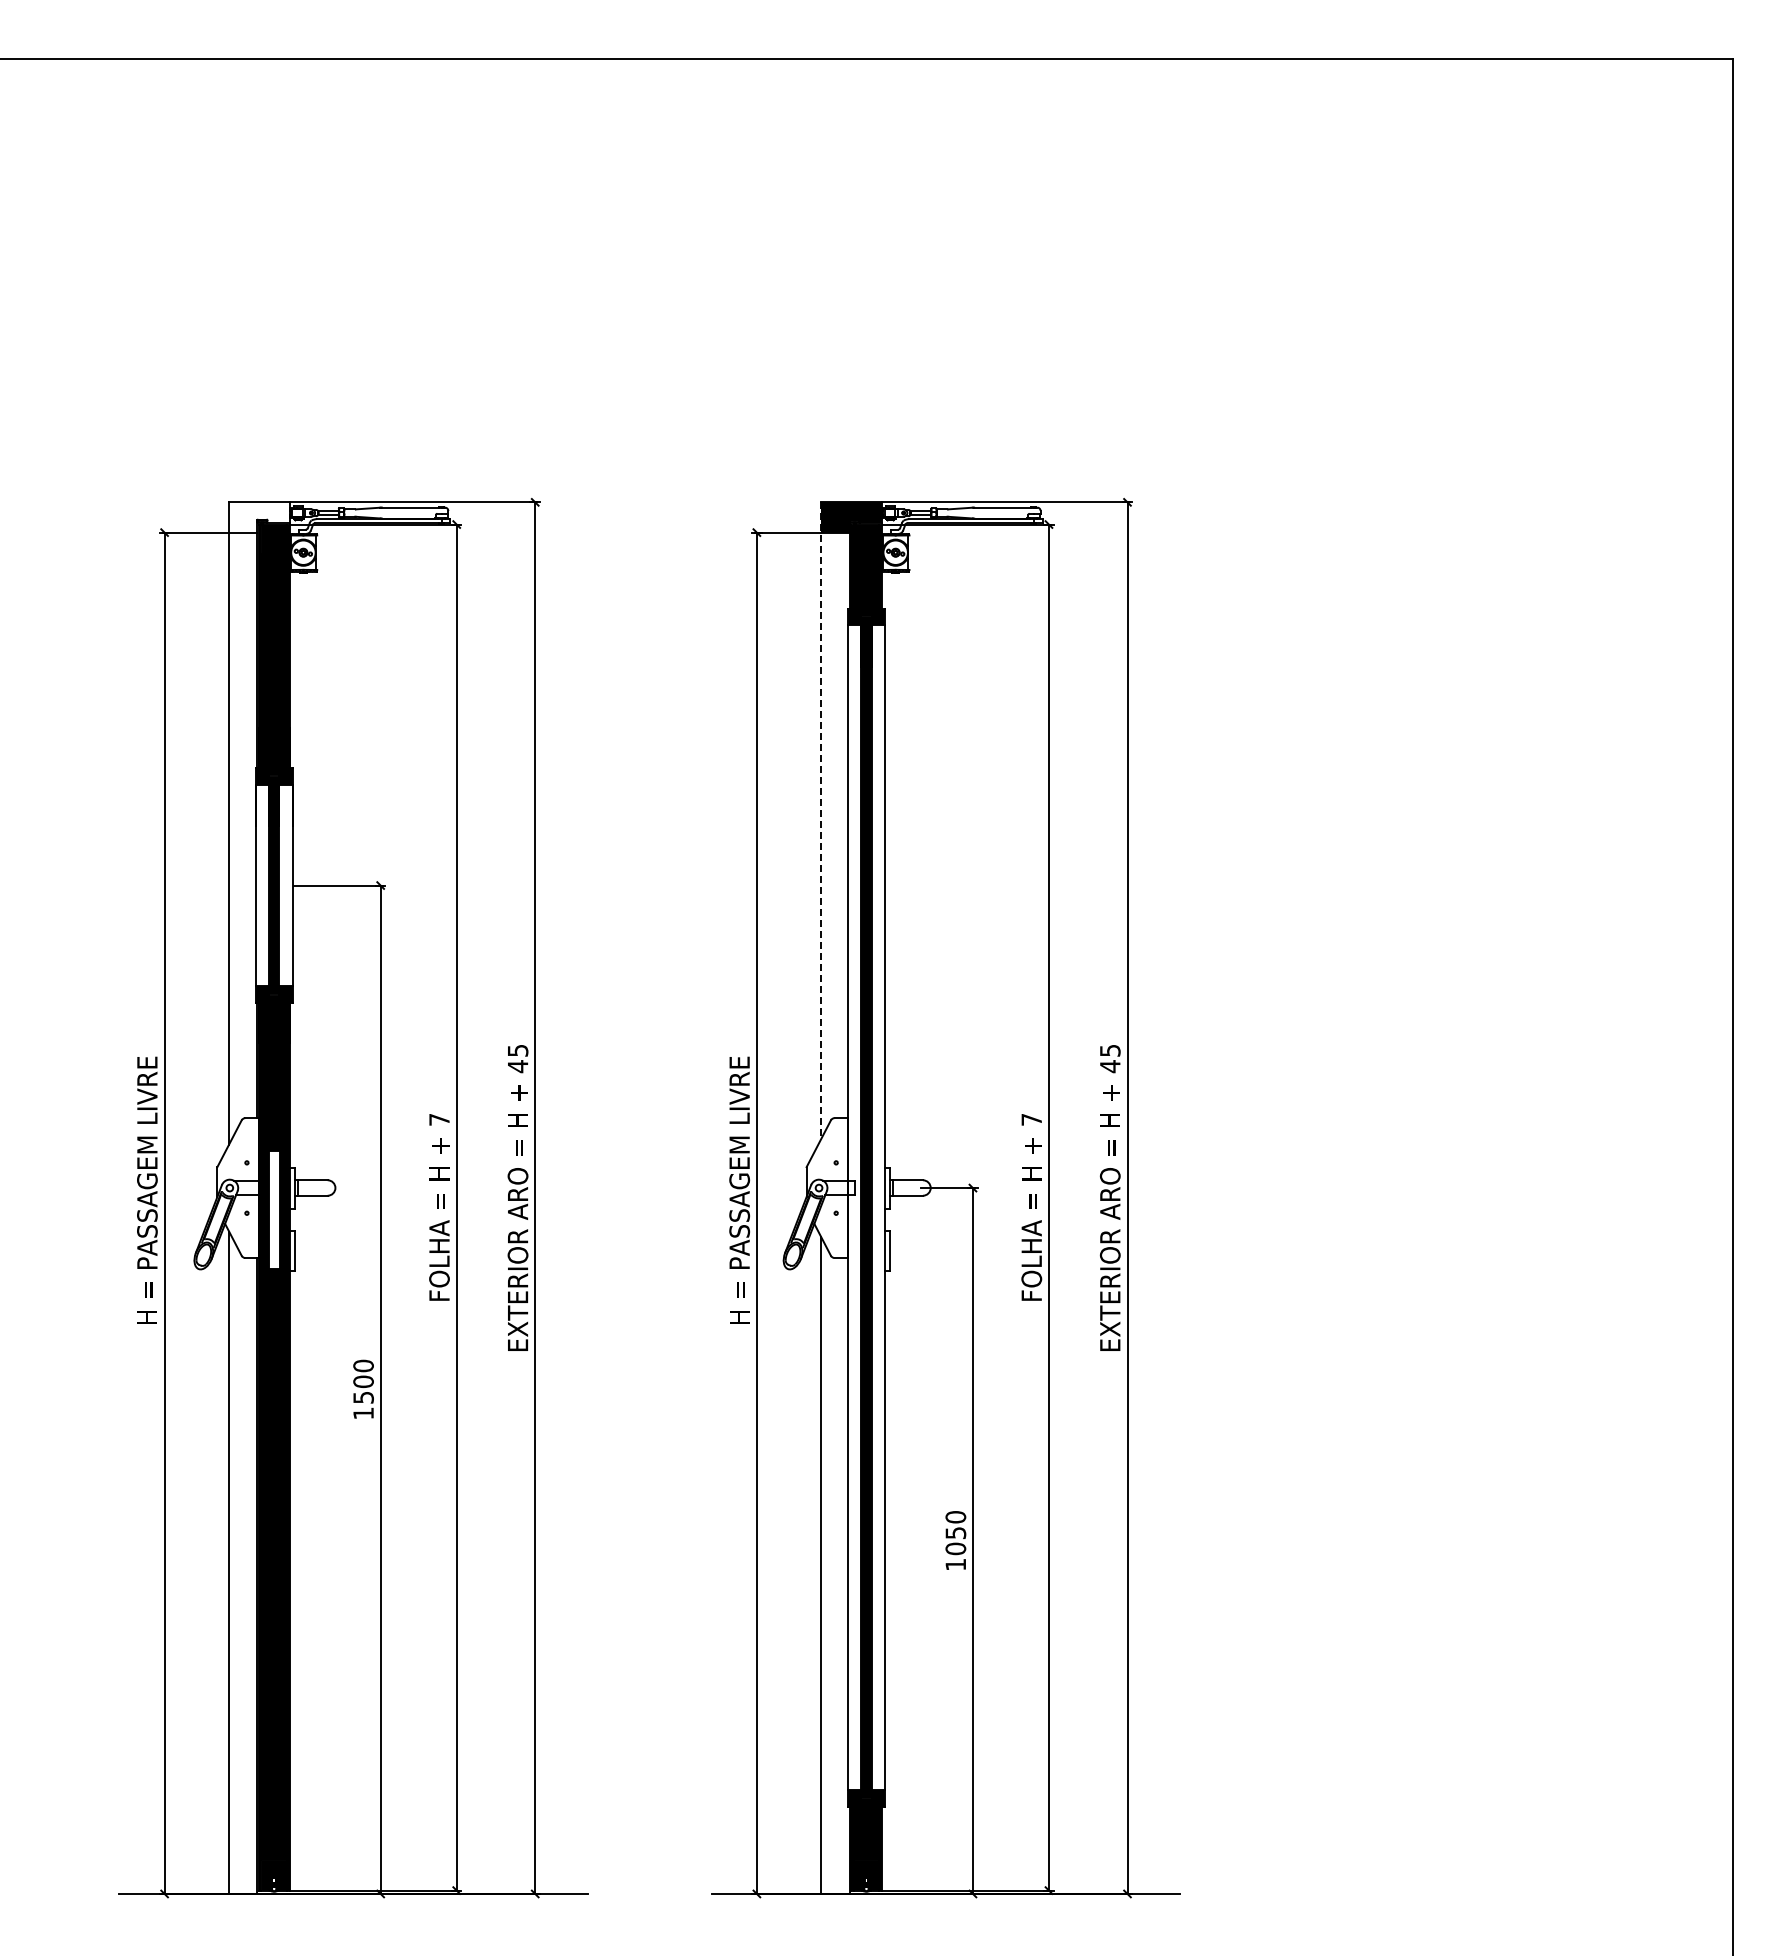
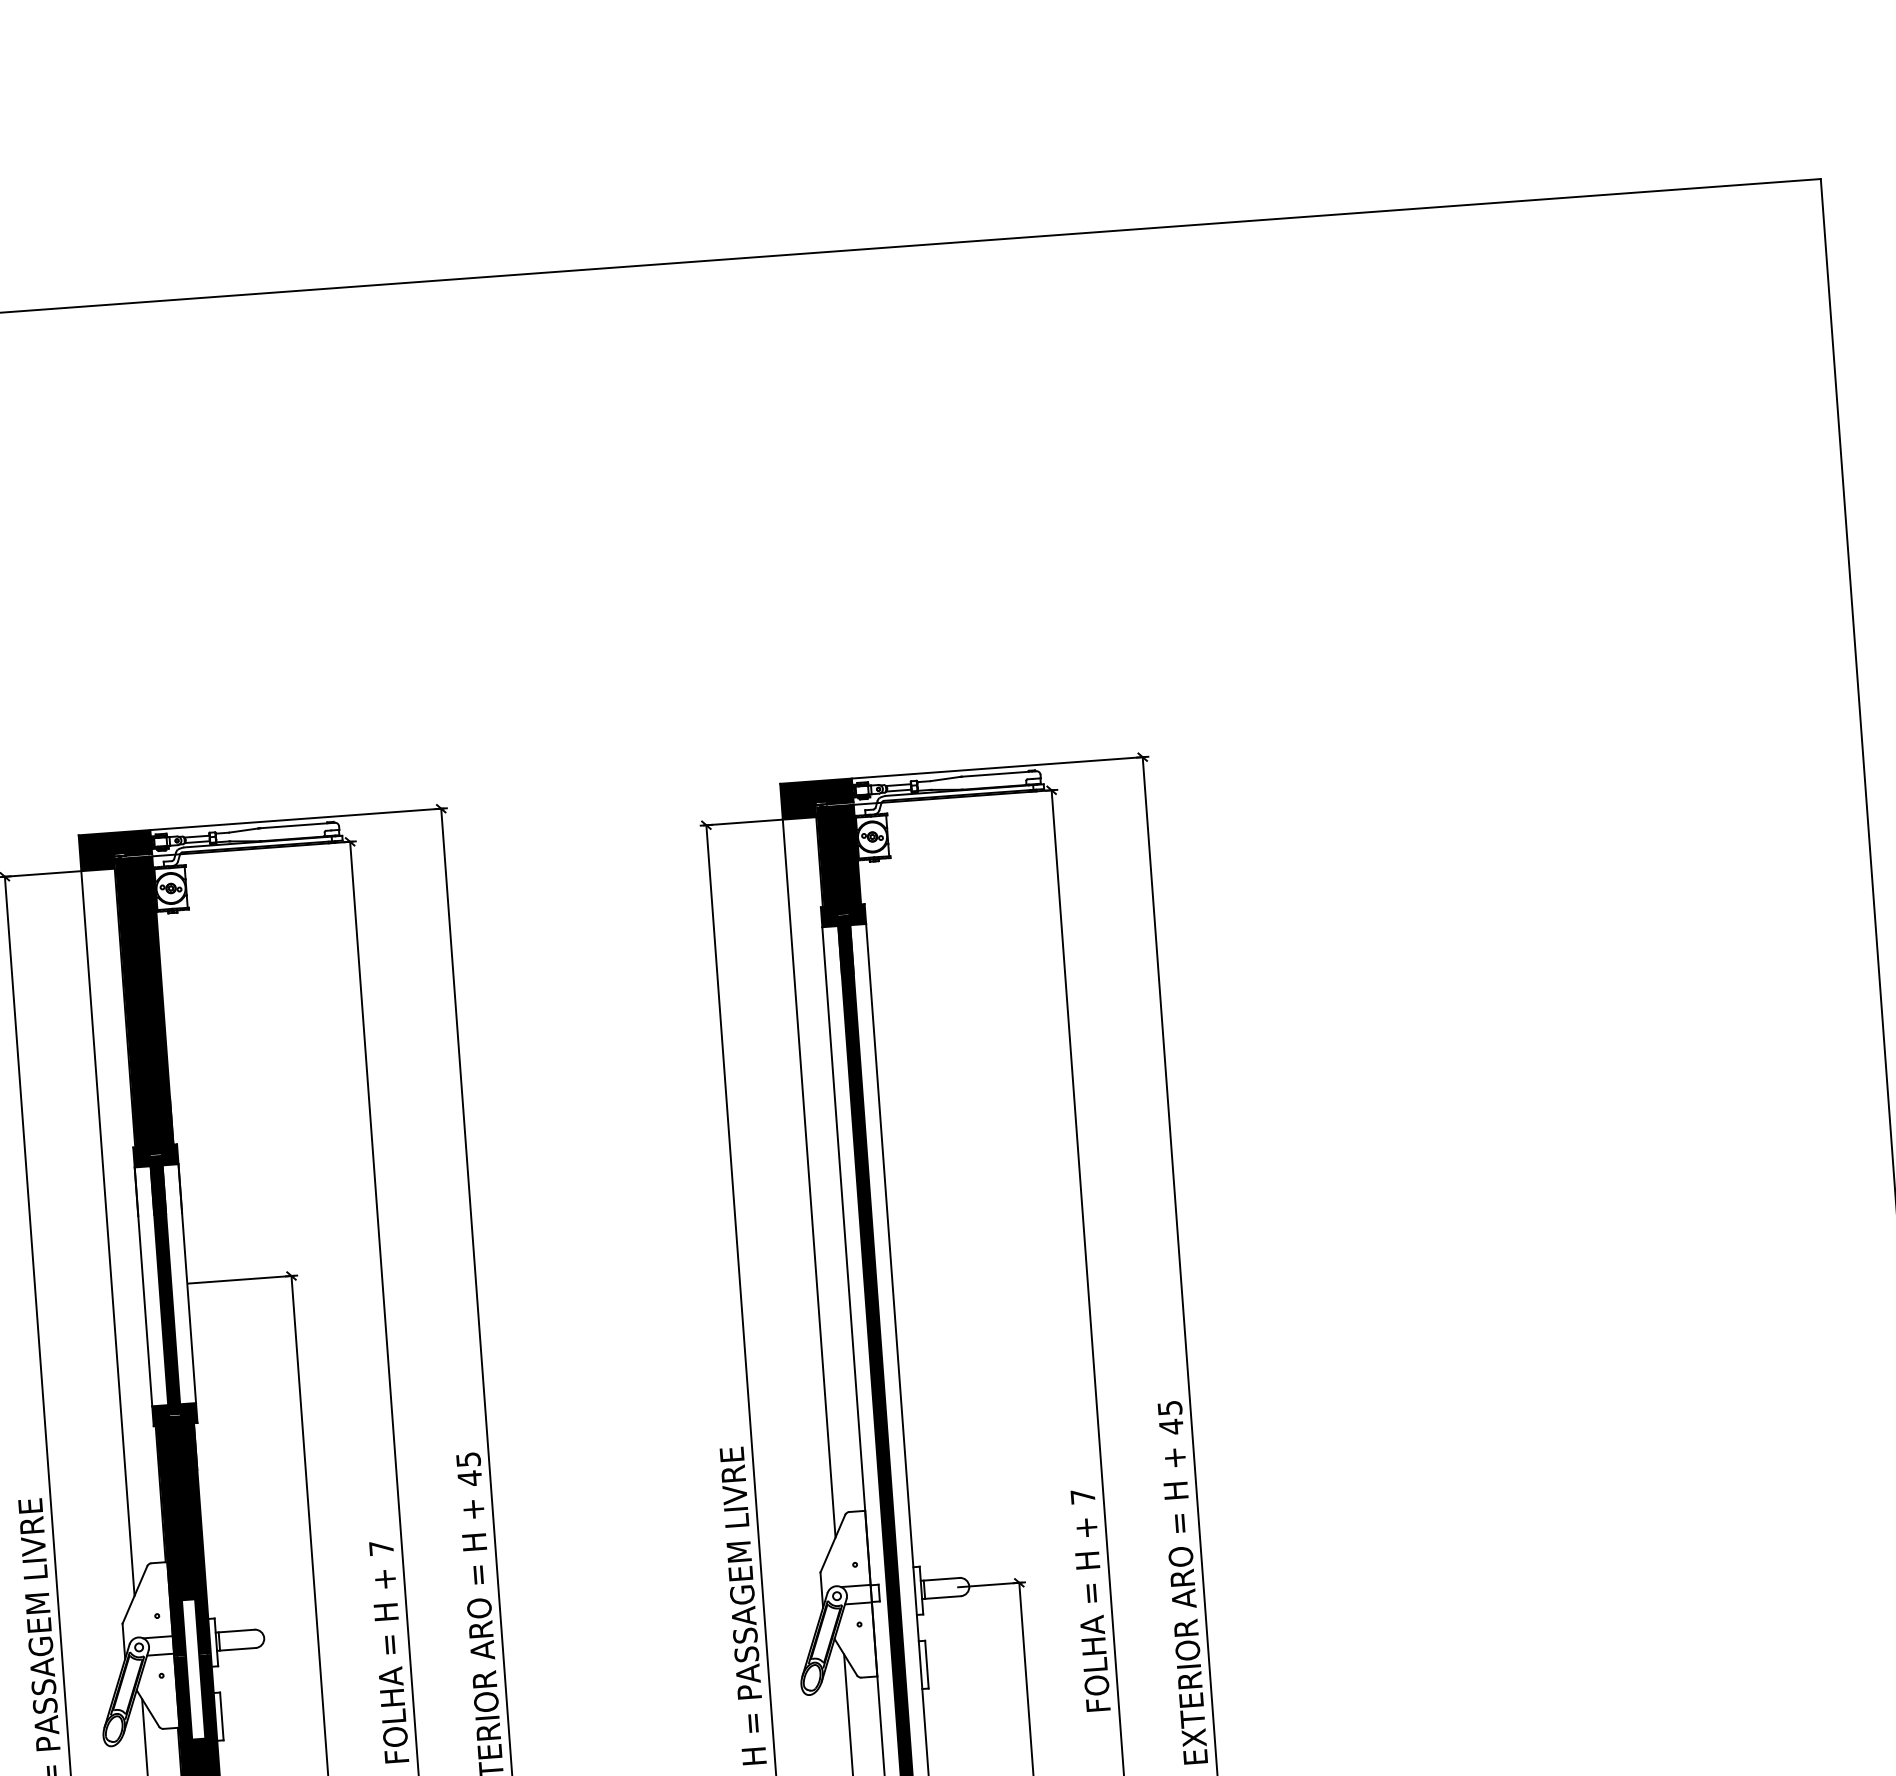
fill: (259, 517) -> (115, 850), added
line: (821, 821) -> (808, 1161), dashed -> solid

